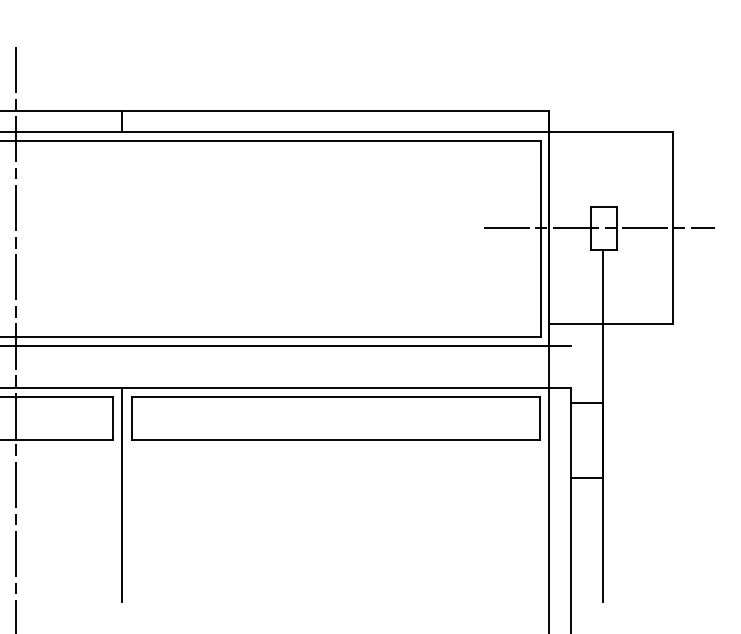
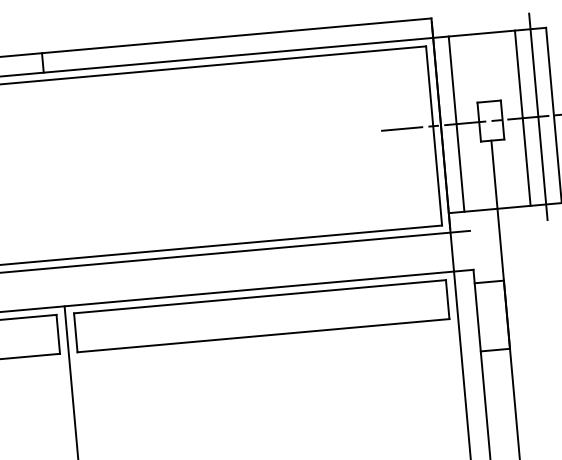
line: (566, 228) -> (456, 124), added
line: (638, 228) -> (522, 118), added
line: (655, 228) -> (538, 117), added

